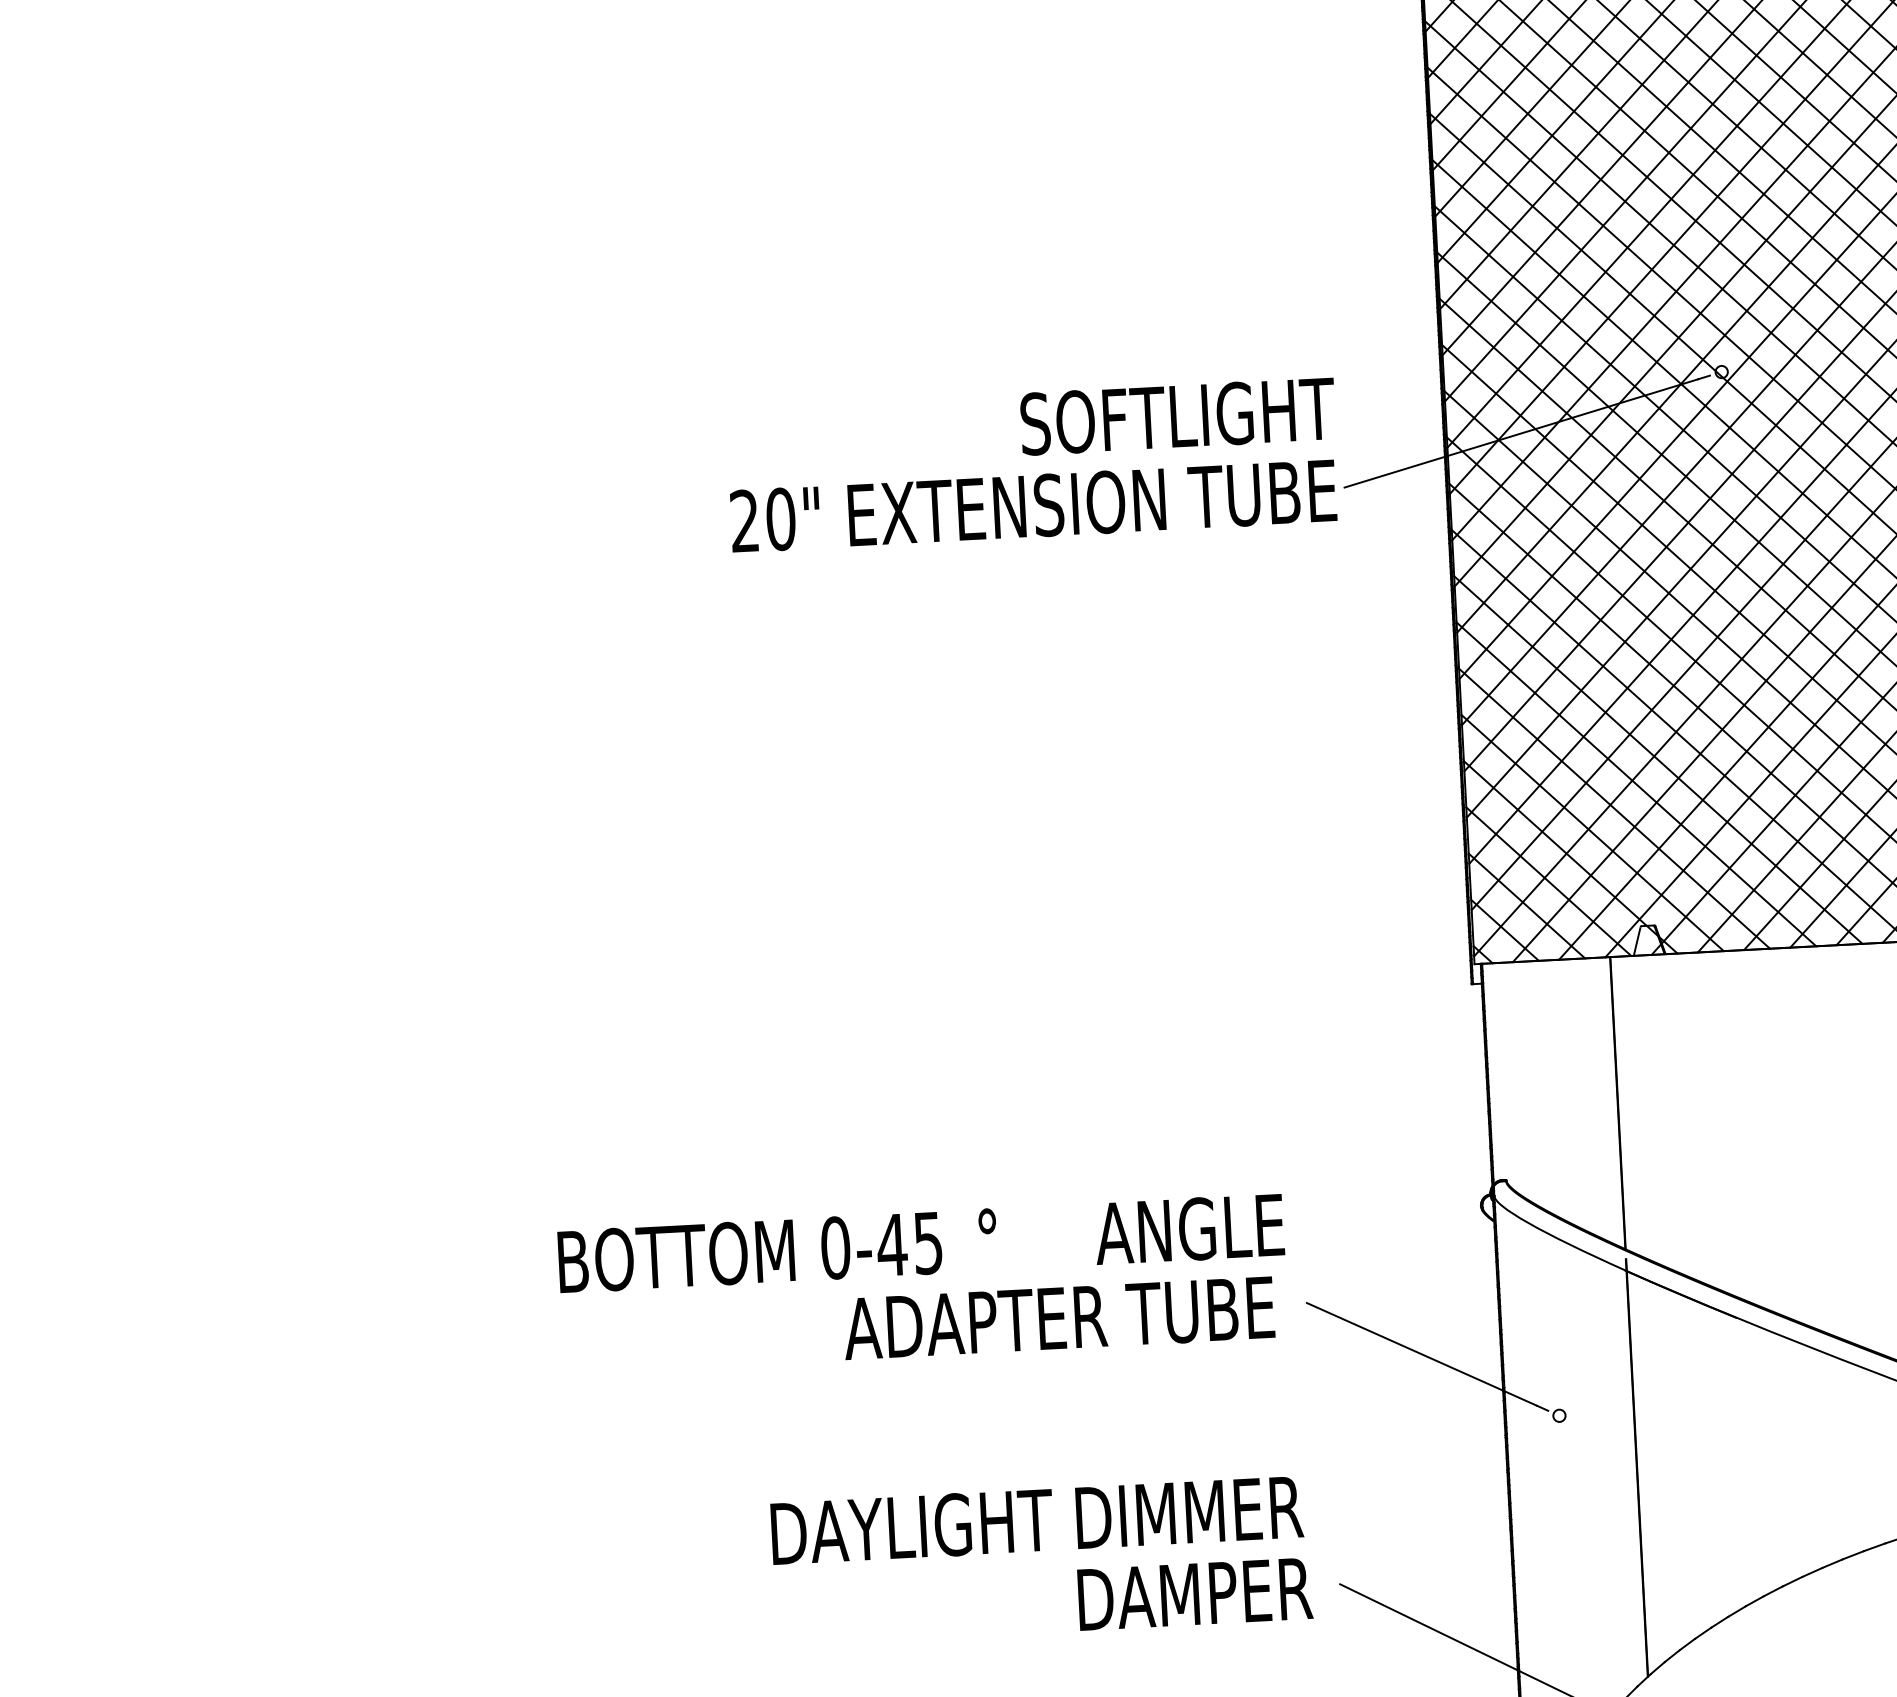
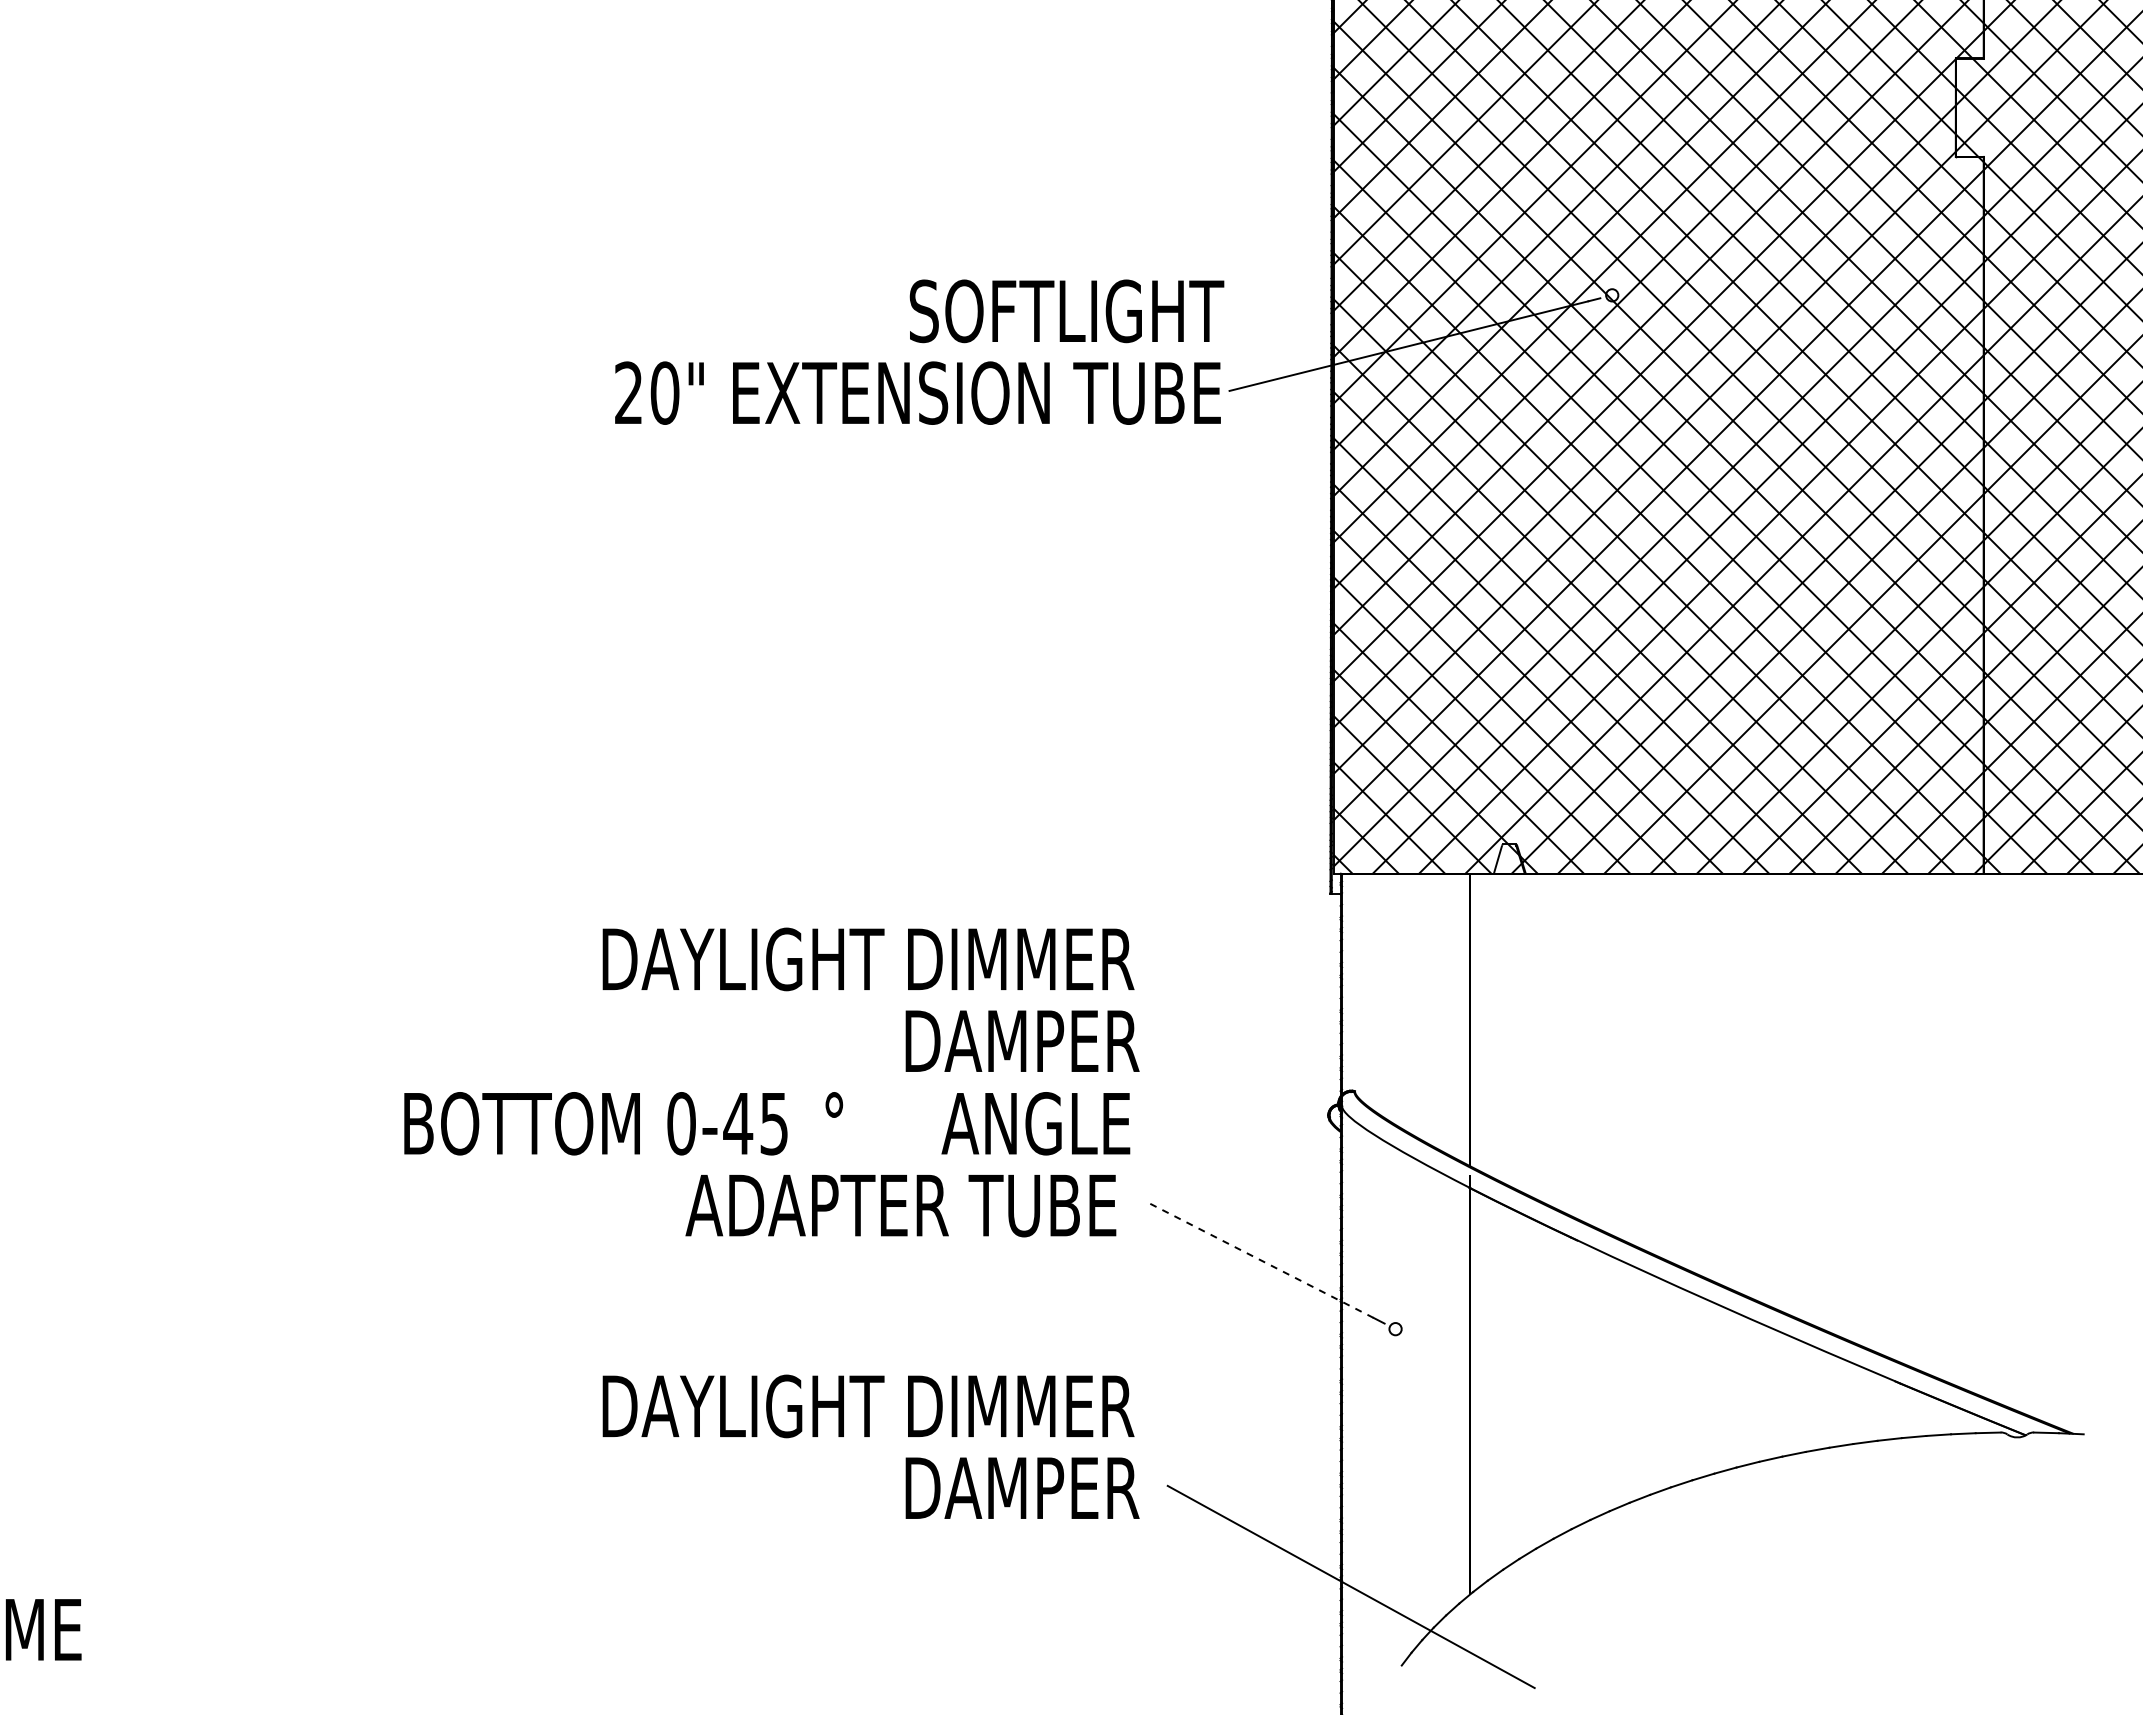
part: (1016, 1104) -> (869, 989), added
line: (1421, 1354) -> (1261, 1260), solid -> dashed

